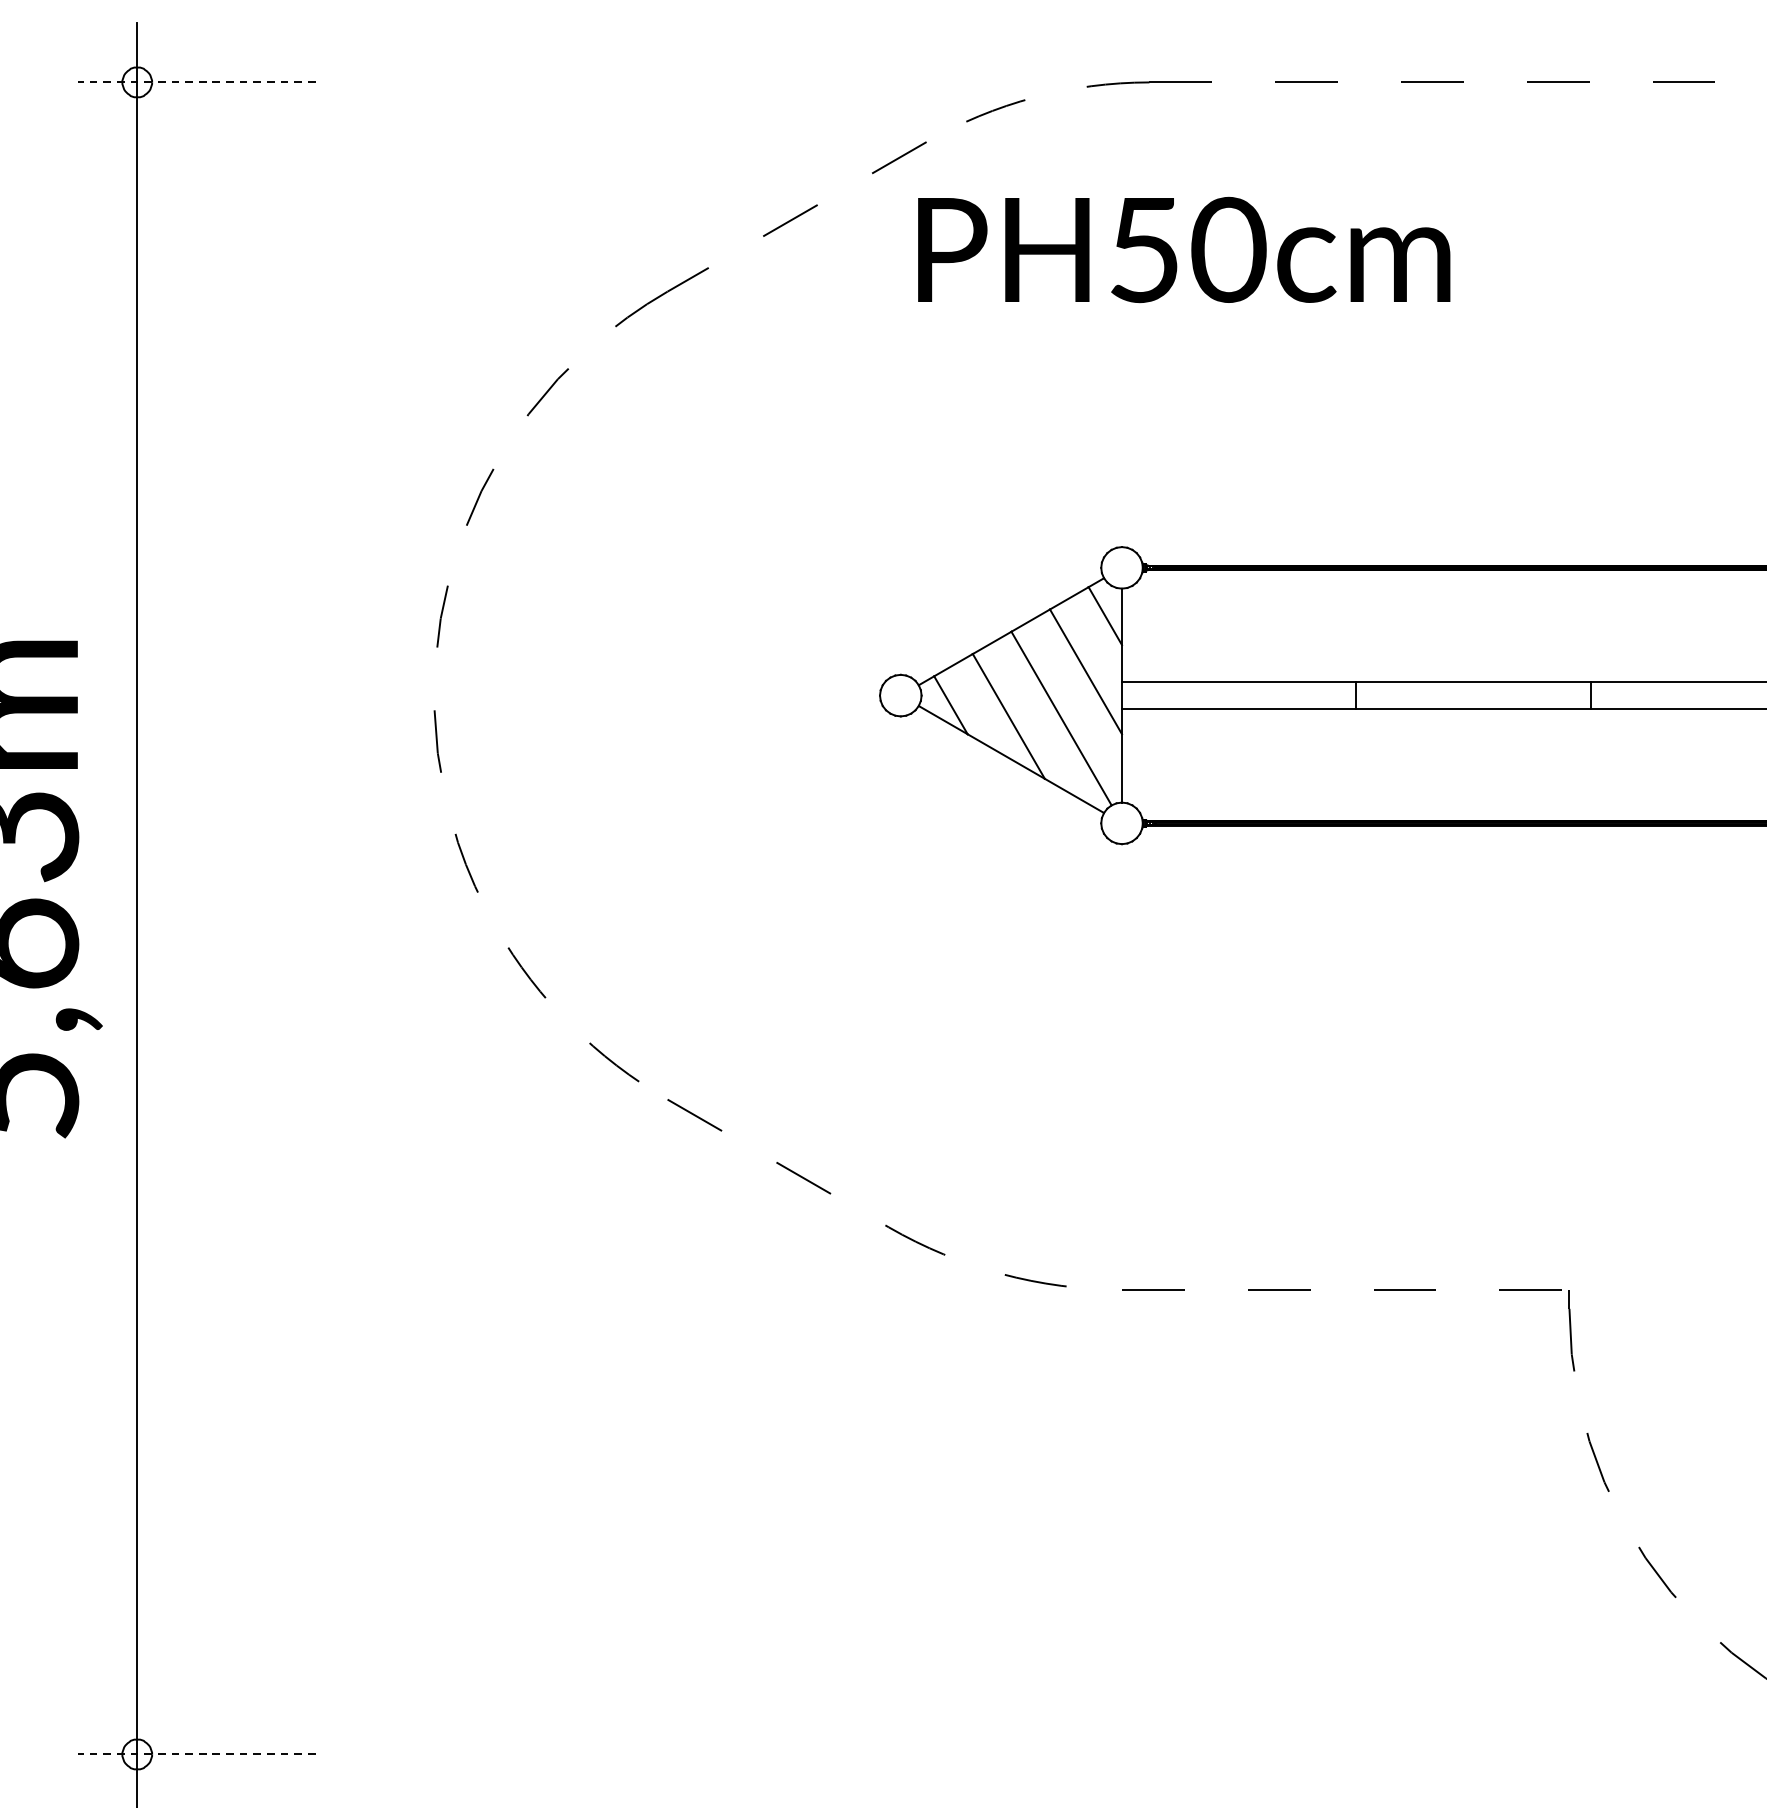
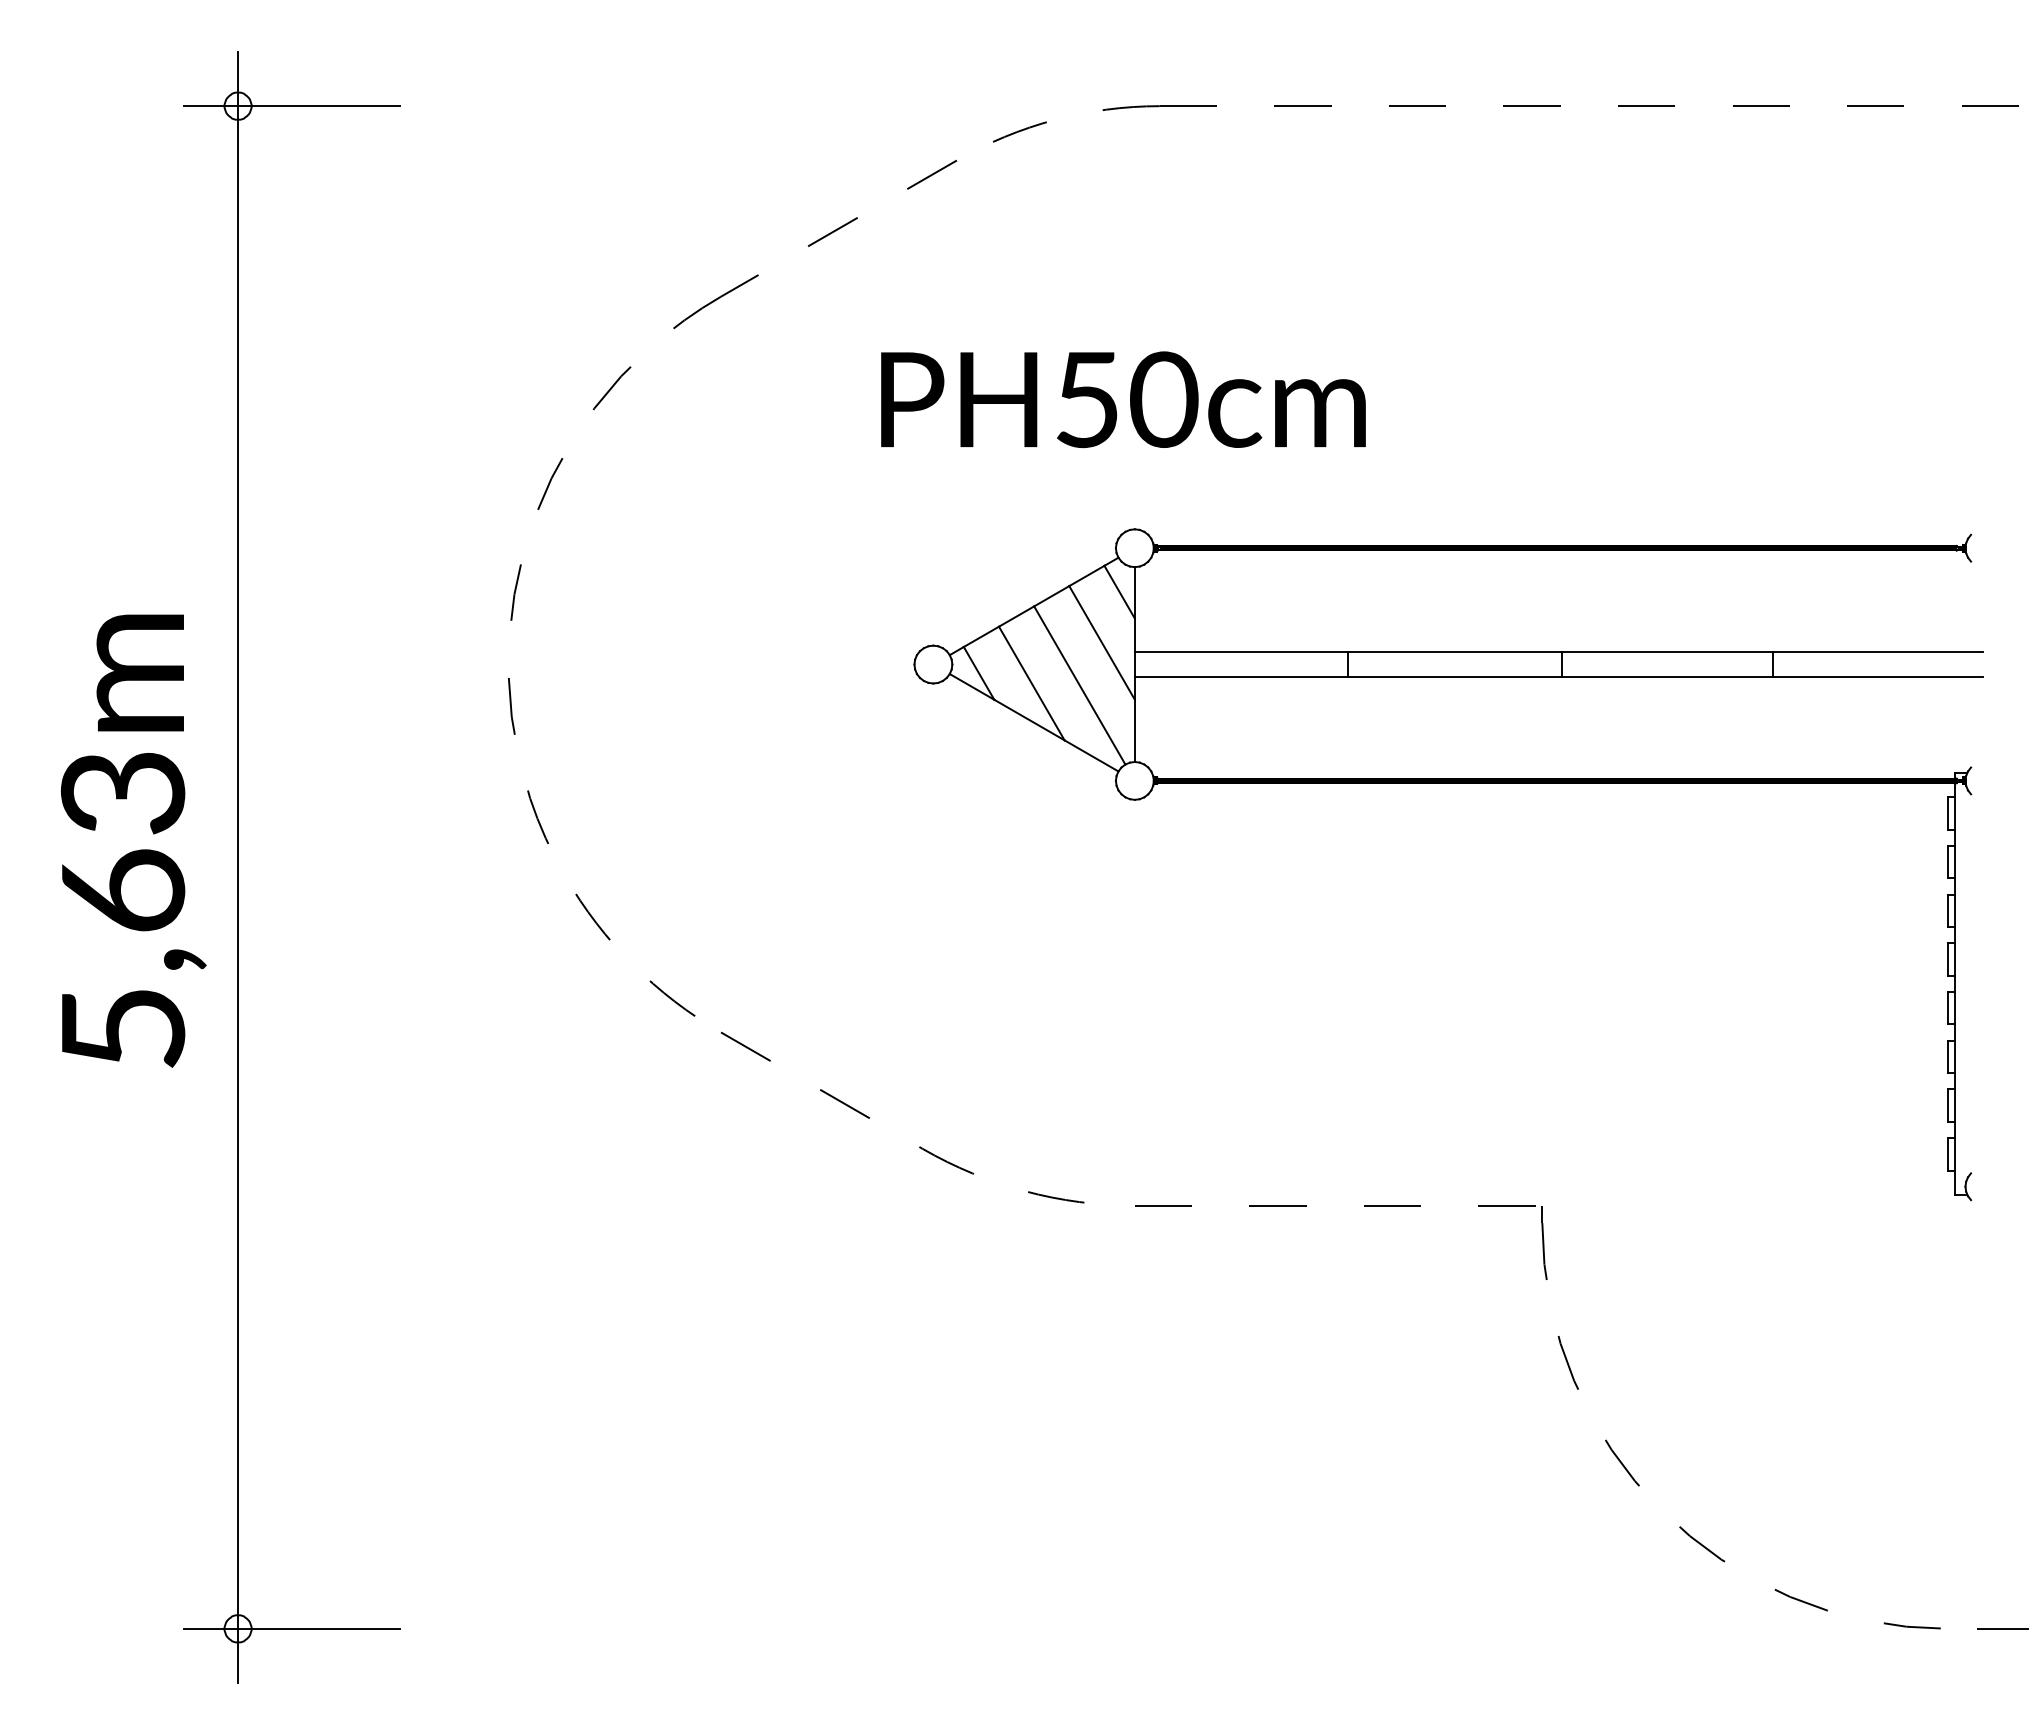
line: (195, 82) -> (291, 106), dashed -> solid
text: (1184, 249) -> (1123, 399), moved
line: (195, 1754) -> (291, 1628), dashed -> solid

